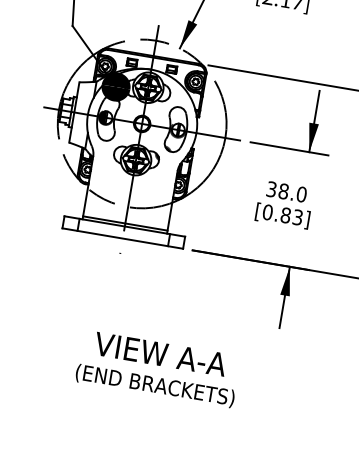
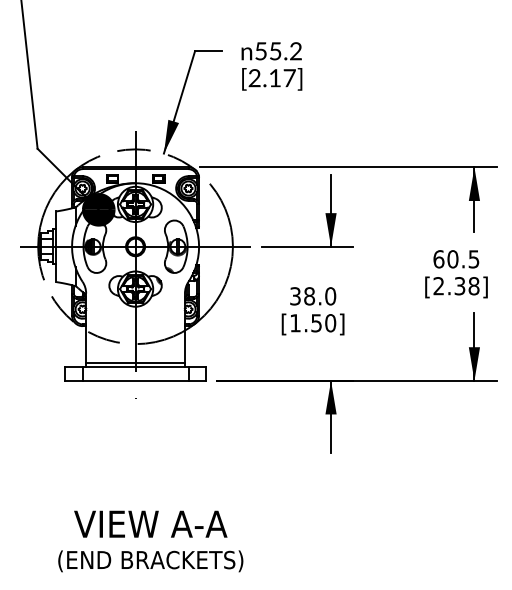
text: (283, 215) -> (313, 323), [0.83] -> [1.50]
text: (157, 369) -> (150, 541), moved

